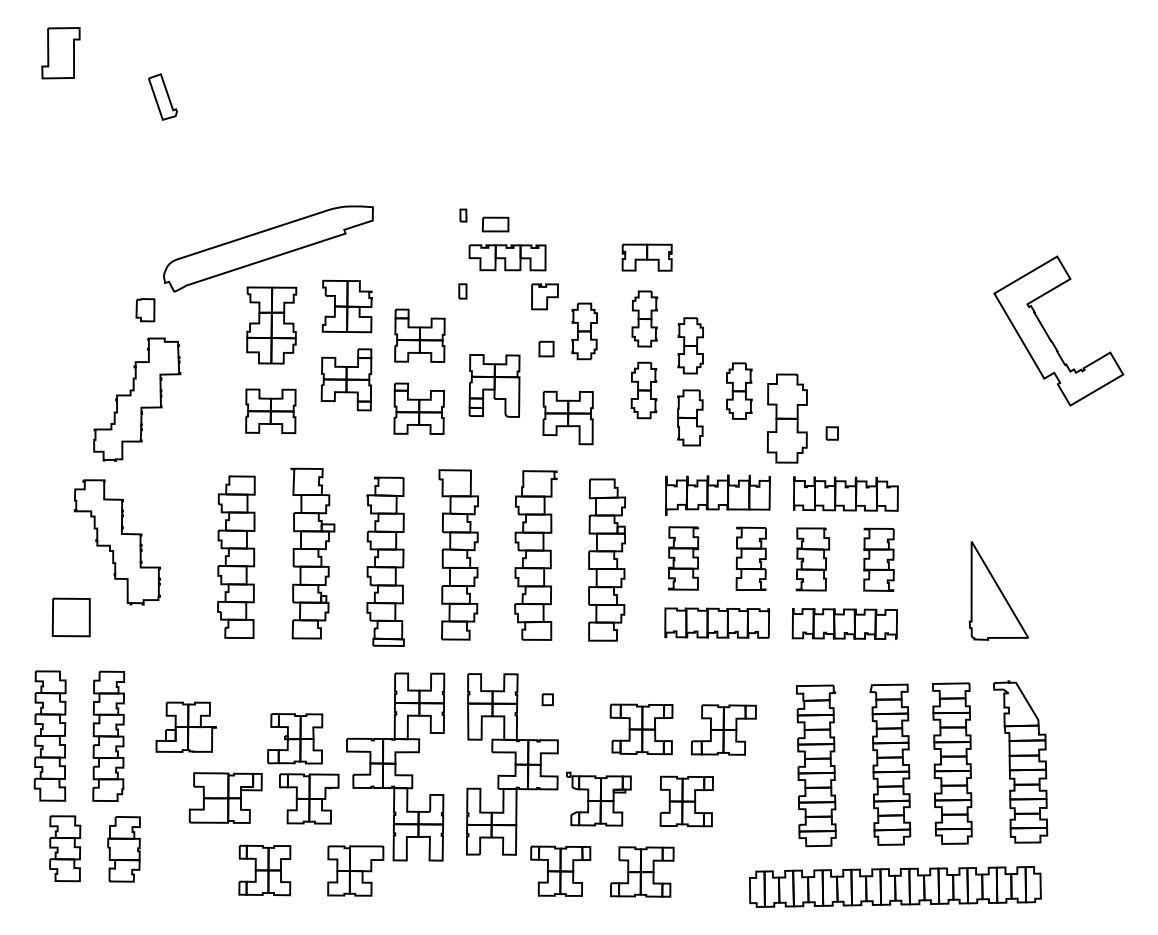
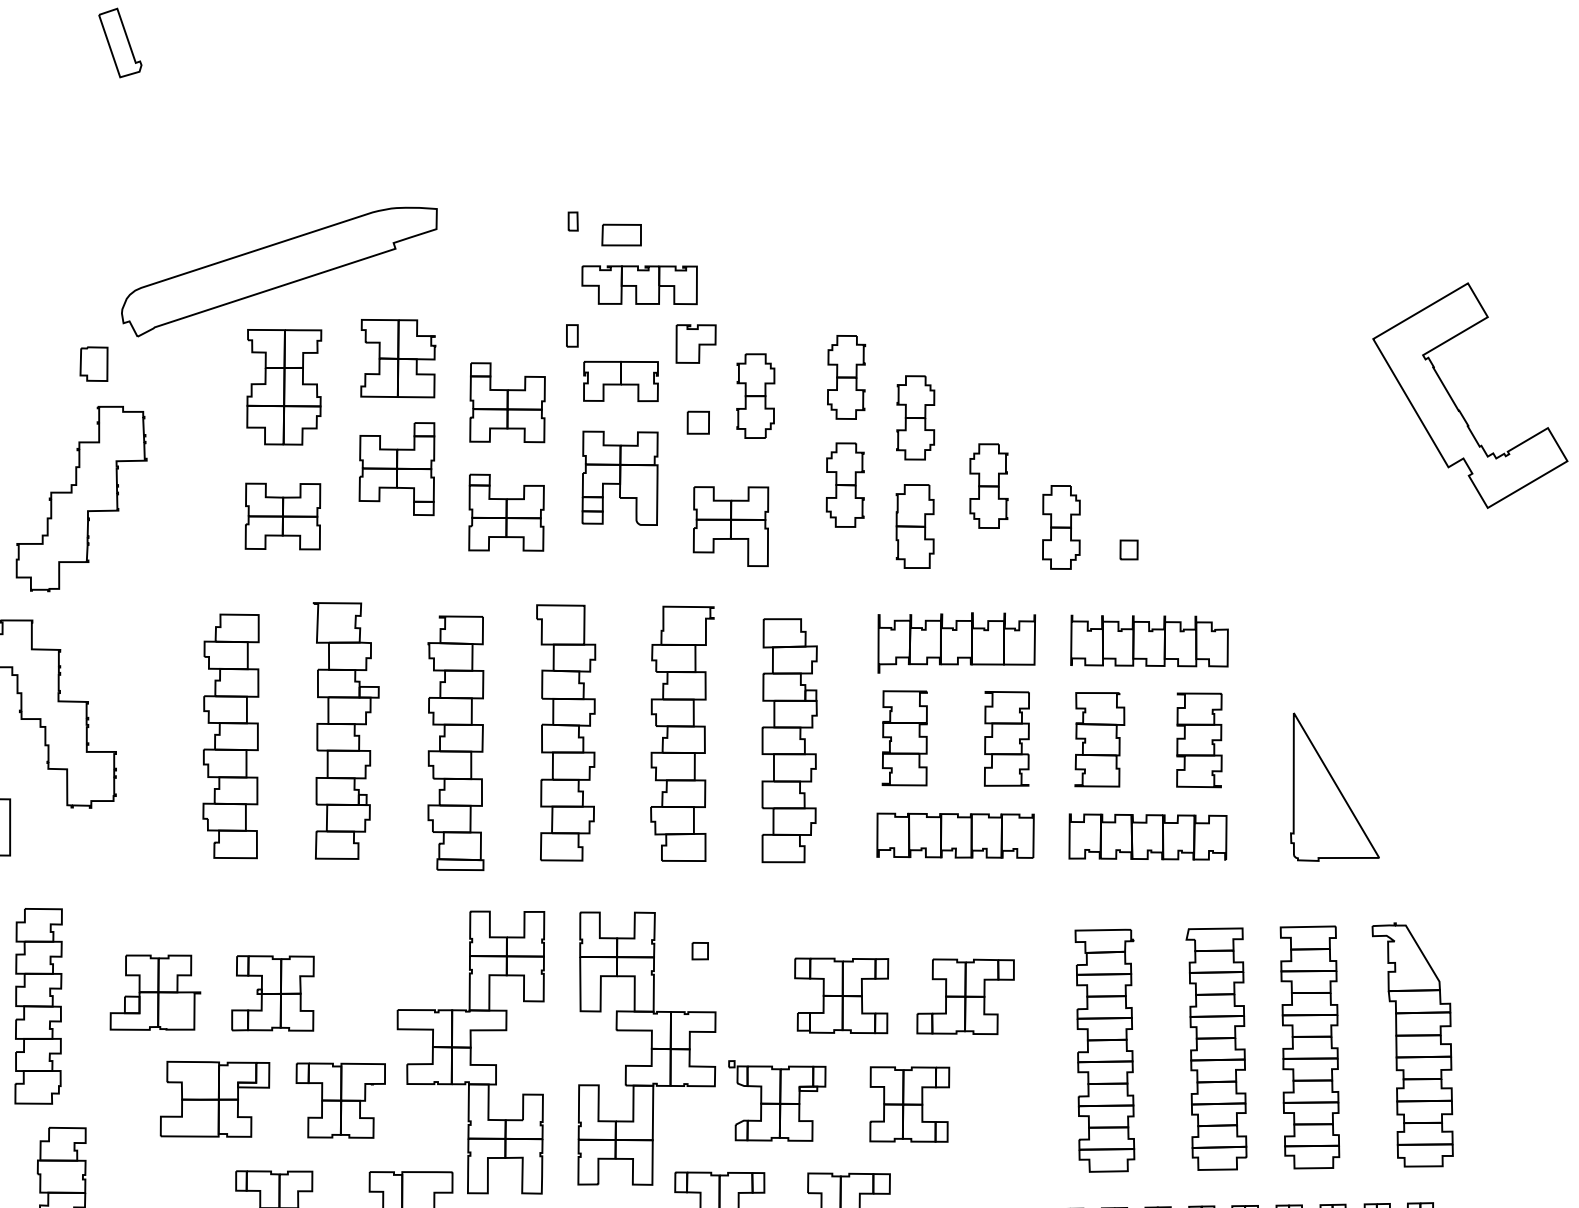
part: (646, 257) -> (619, 381), moved
part: (787, 418) -> (1061, 527), size x0.62
part: (998, 590) -> (1334, 786), moved
part: (295, 738) -> (273, 992), moved

